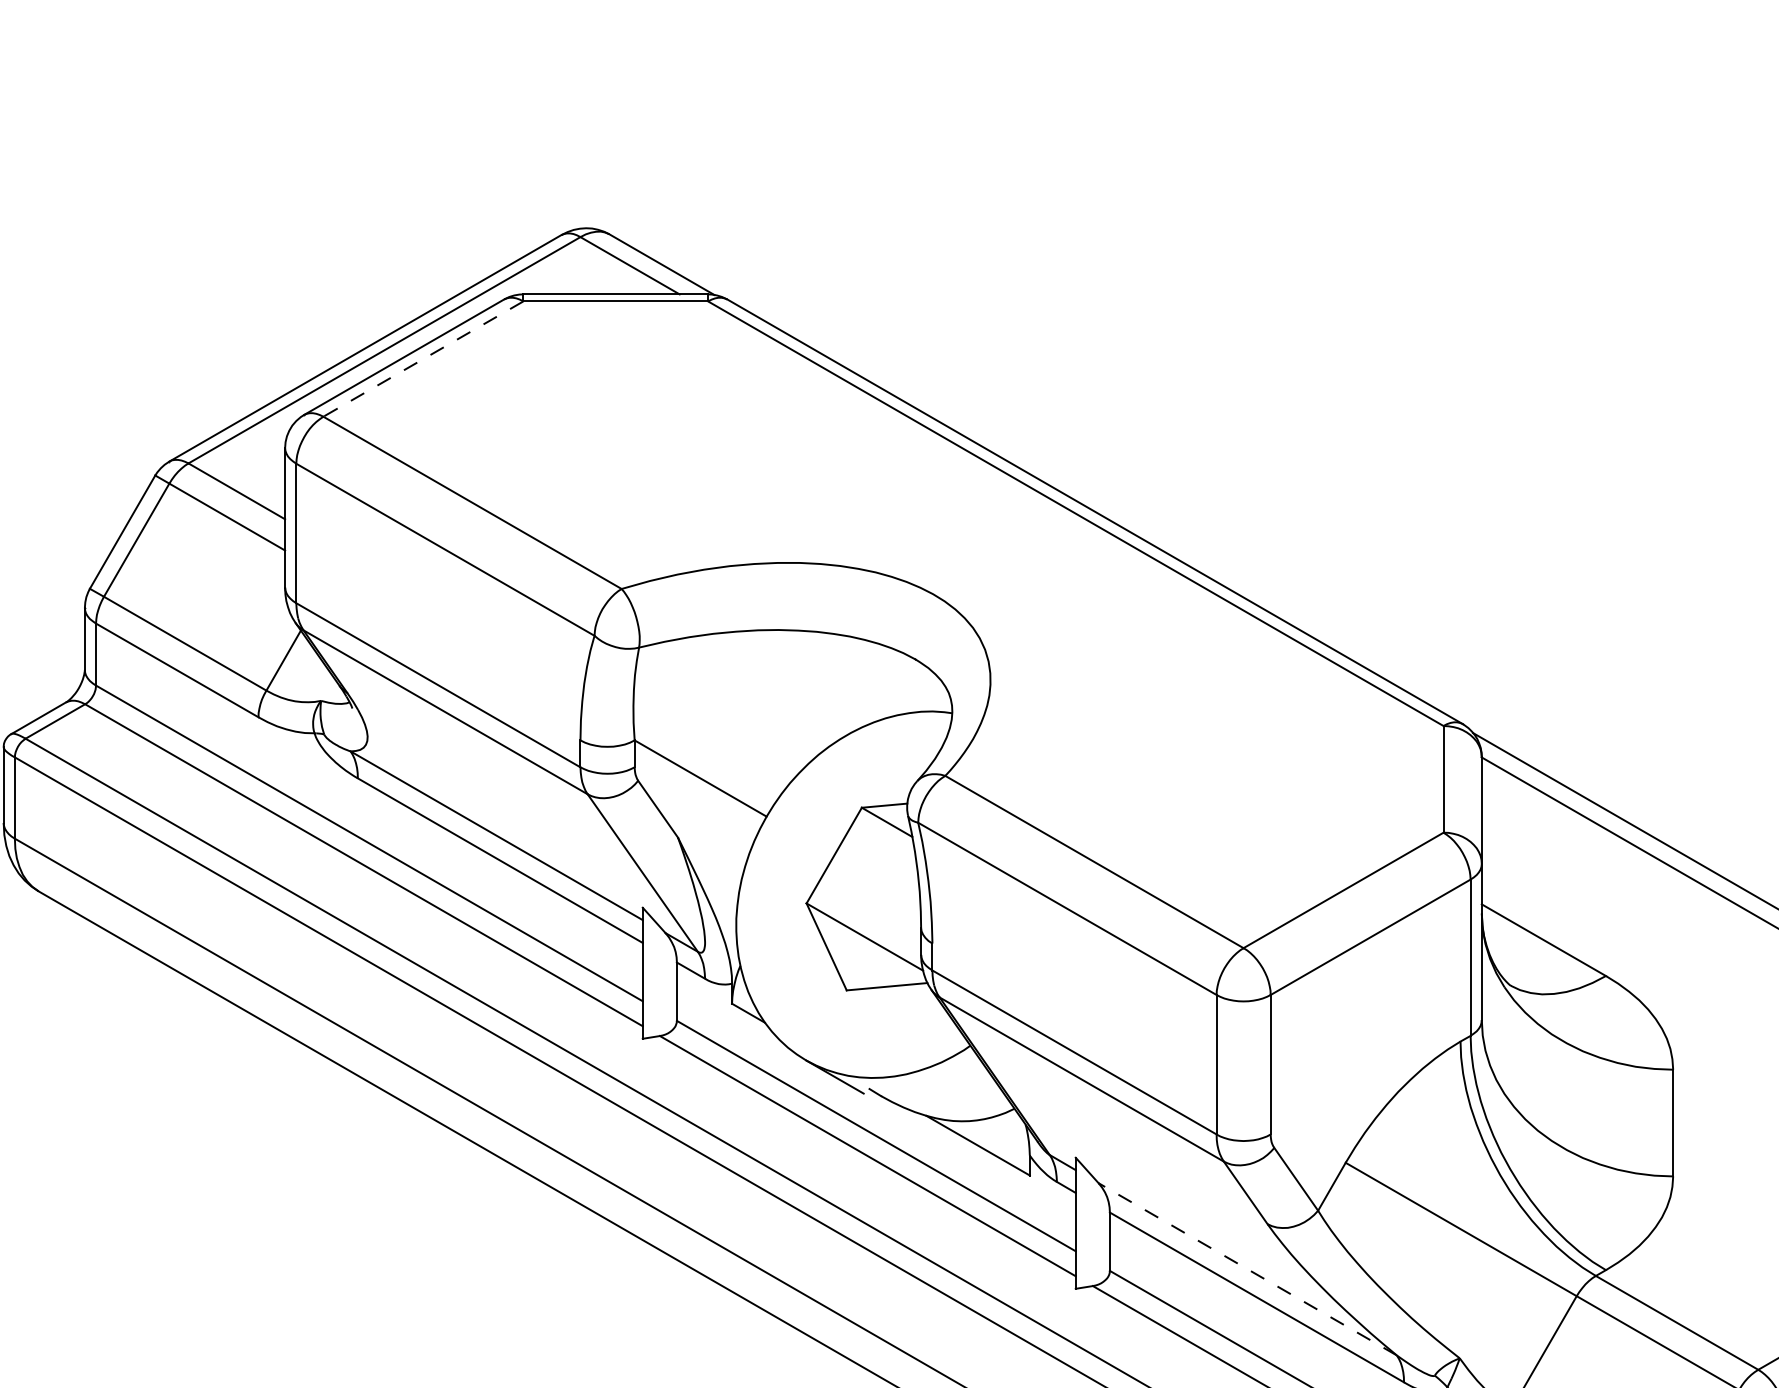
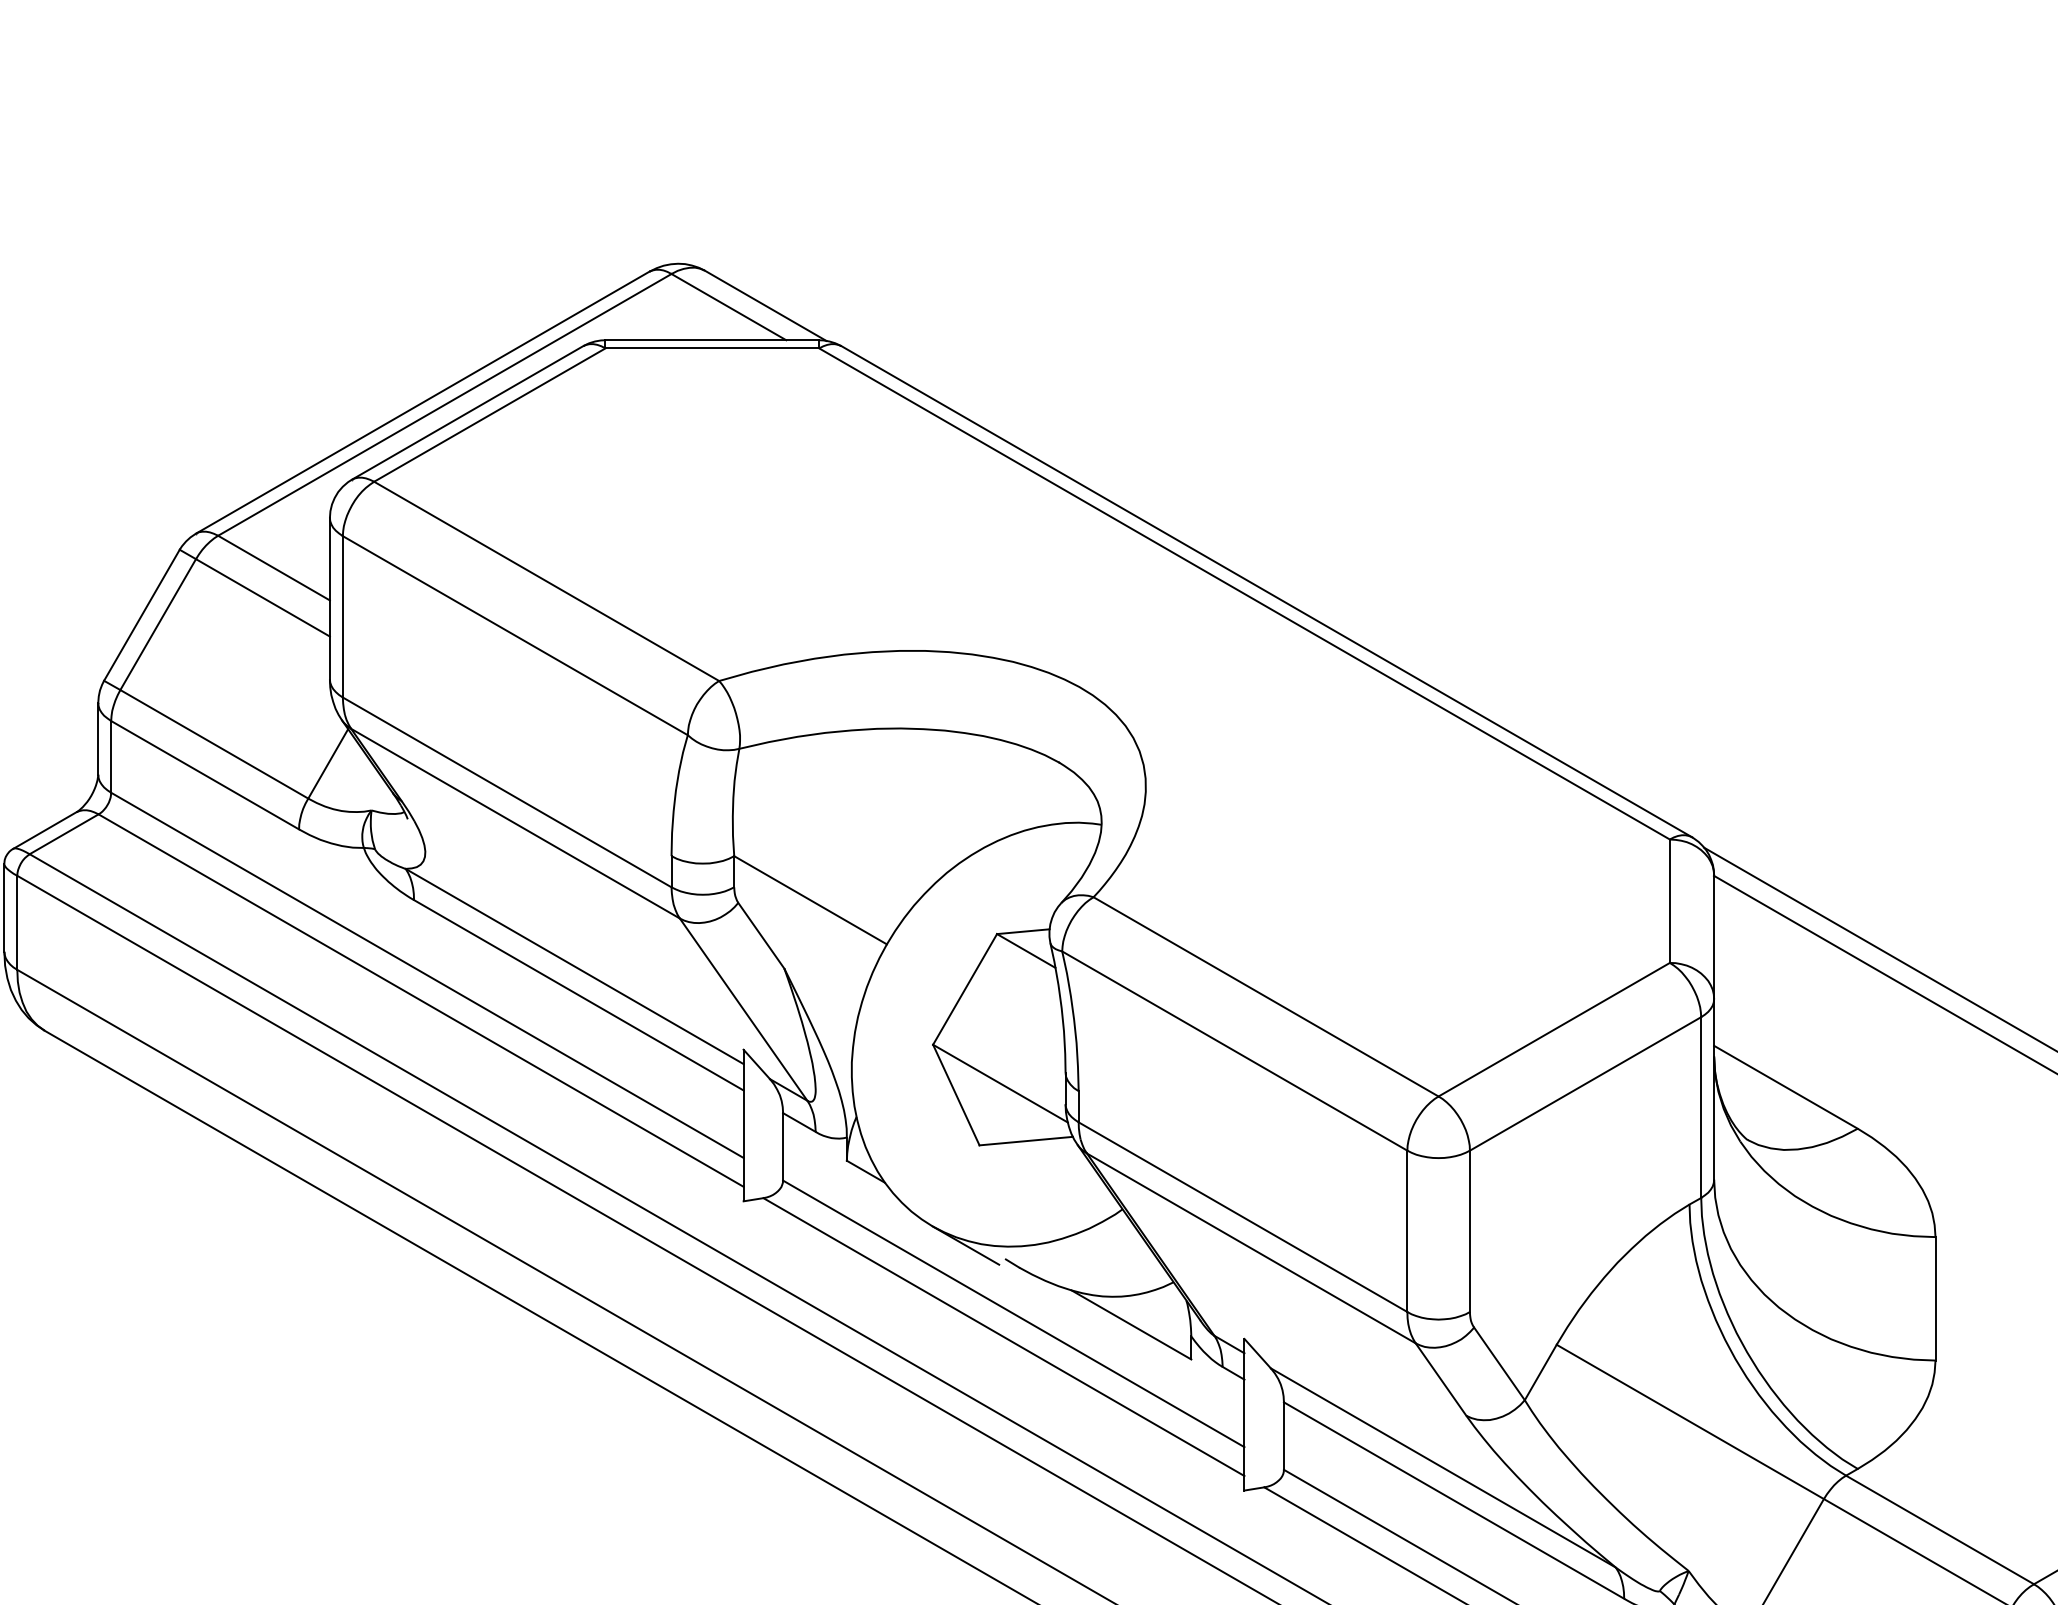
line: (423, 359) -> (489, 415), dashed -> solid
line: (1246, 1268) -> (1442, 1467), dashed -> solid

